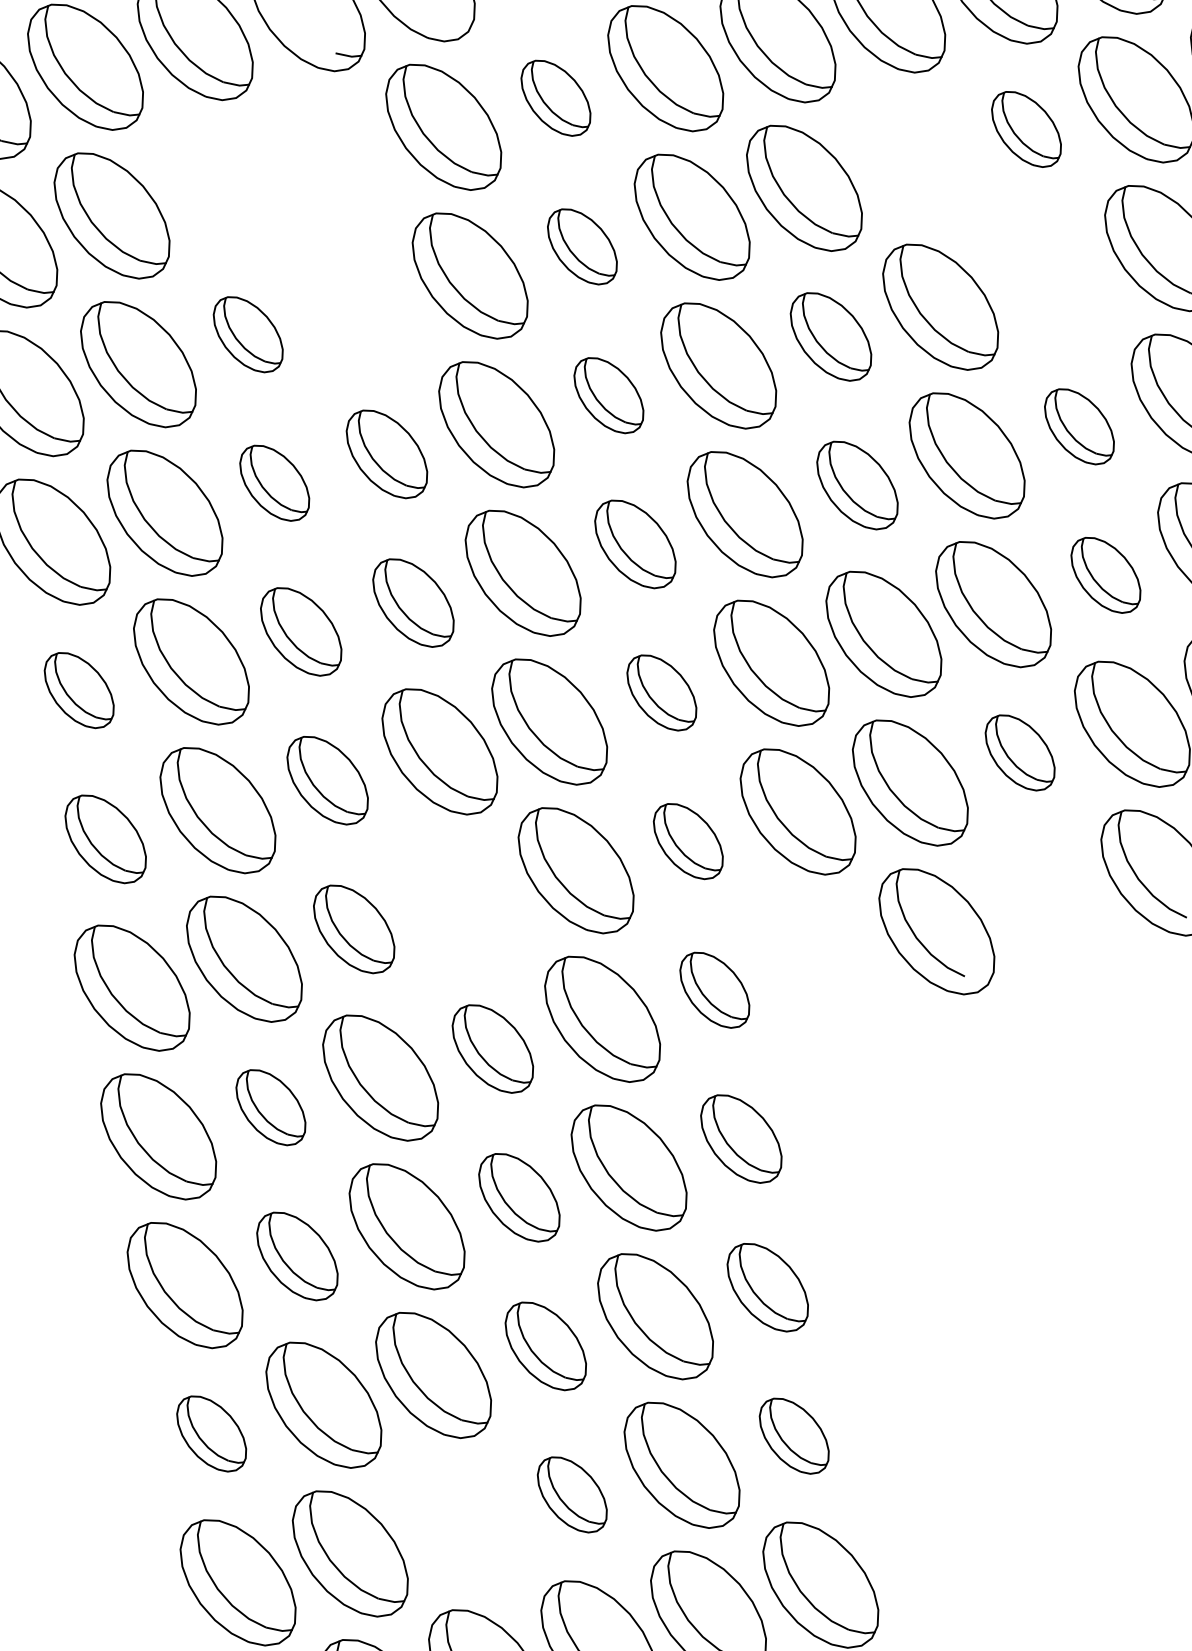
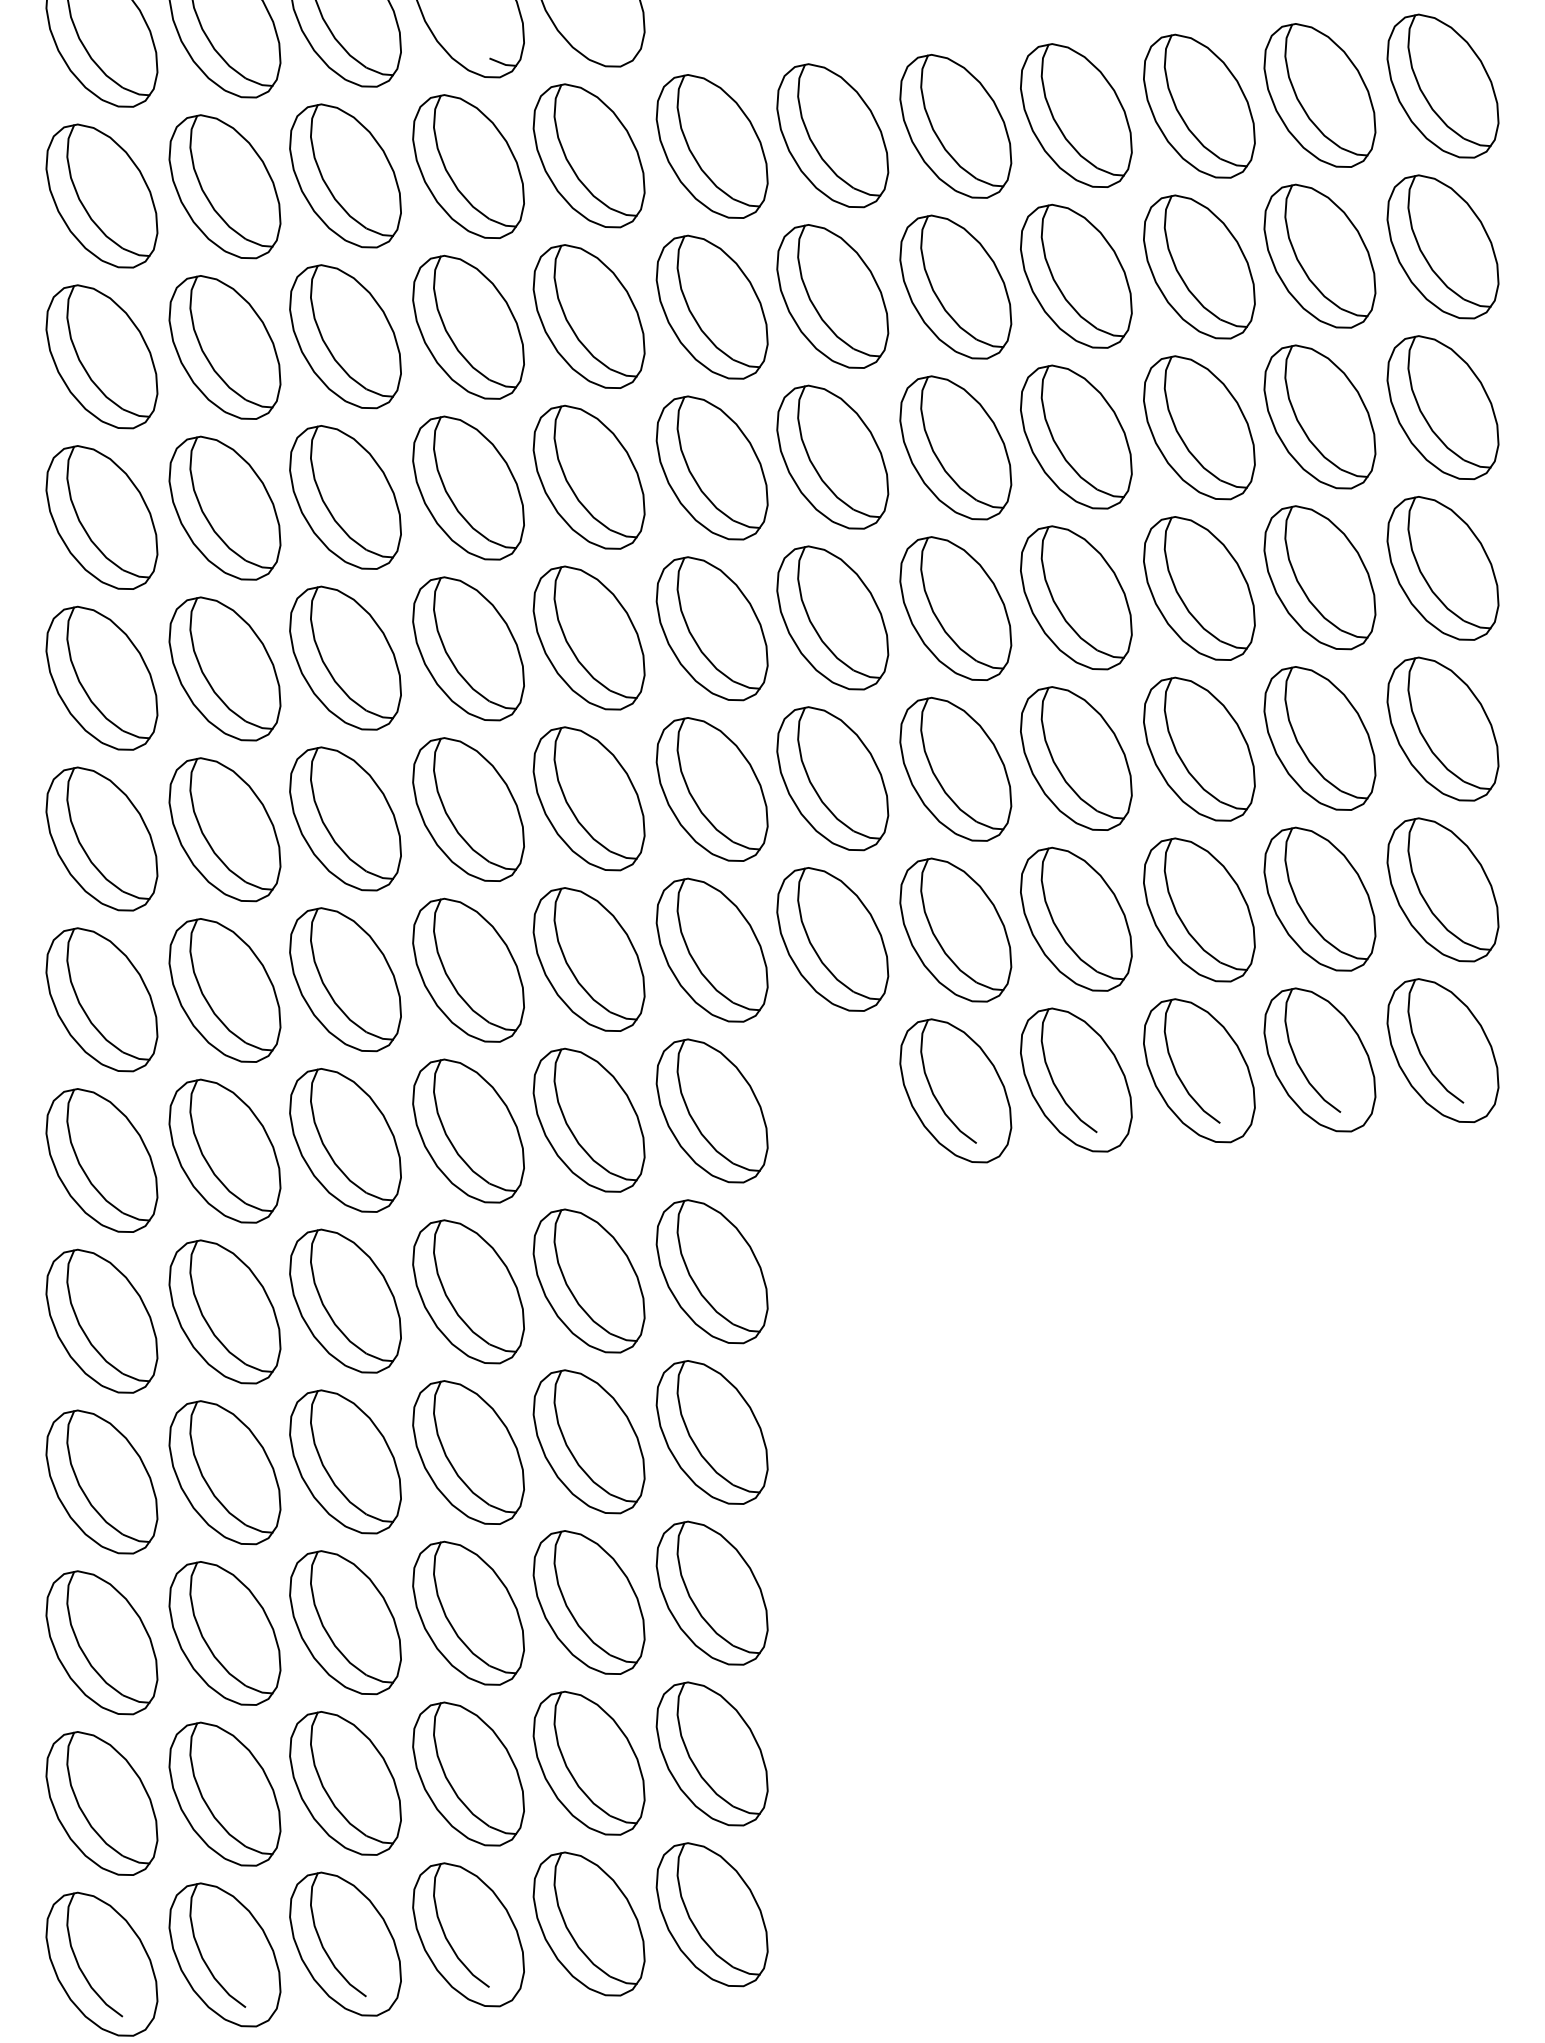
part: (555, 98) -> (711, 146), size x1.67
part: (1026, 128) -> (1199, 266), size x1.67
part: (333, 156) -> (468, 166), added
part: (914, 157) -> (1076, 275), added
part: (221, 185) -> (345, 175), added
part: (581, 246) -> (711, 306), size x1.67
part: (1053, 277) -> (1199, 427), added
part: (360, 304) -> (468, 326), added
part: (248, 334) -> (345, 336), size x1.67
part: (830, 336) -> (955, 447), size x1.43
part: (608, 395) -> (711, 467), size x1.67
part: (1079, 426) -> (1199, 588), size x1.67
part: (386, 453) -> (468, 487), size x1.43
part: (274, 483) -> (345, 497), size x1.67
part: (857, 485) -> (955, 608), size x1.43
part: (634, 543) -> (711, 628), size x1.43
part: (1105, 574) -> (1199, 748), size x1.67
part: (413, 602) -> (468, 648), size x1.43
part: (301, 631) -> (345, 657), size x1.43
part: (78, 689) -> (101, 677), size x1.67
part: (661, 692) -> (711, 789), size x1.67
part: (1020, 752) -> (1076, 918), size x1.67
part: (327, 779) -> (345, 818), size x1.43
part: (105, 838) -> (101, 838), size x1.43
part: (687, 840) -> (711, 949), size x1.67
part: (466, 899) -> (468, 969), added
part: (1046, 900) -> (1076, 1079), added
part: (354, 928) -> (345, 979), size x1.43
part: (714, 989) -> (711, 1110), size x1.67
part: (492, 1048) -> (468, 1130), size x1.43
part: (270, 1106) -> (224, 1150), size x1.67
part: (740, 1138) -> (711, 1271), size x1.43
part: (519, 1197) -> (468, 1291), size x1.43
part: (296, 1255) -> (224, 1311), size x1.43
part: (767, 1287) -> (711, 1432), size x1.43
part: (545, 1346) -> (468, 1452), size x1.43
part: (211, 1433) -> (101, 1481), size x1.67
part: (793, 1435) -> (711, 1592), size x1.67
part: (572, 1494) -> (468, 1612), size x1.67
part: (460, 1523) -> (345, 1622), added

